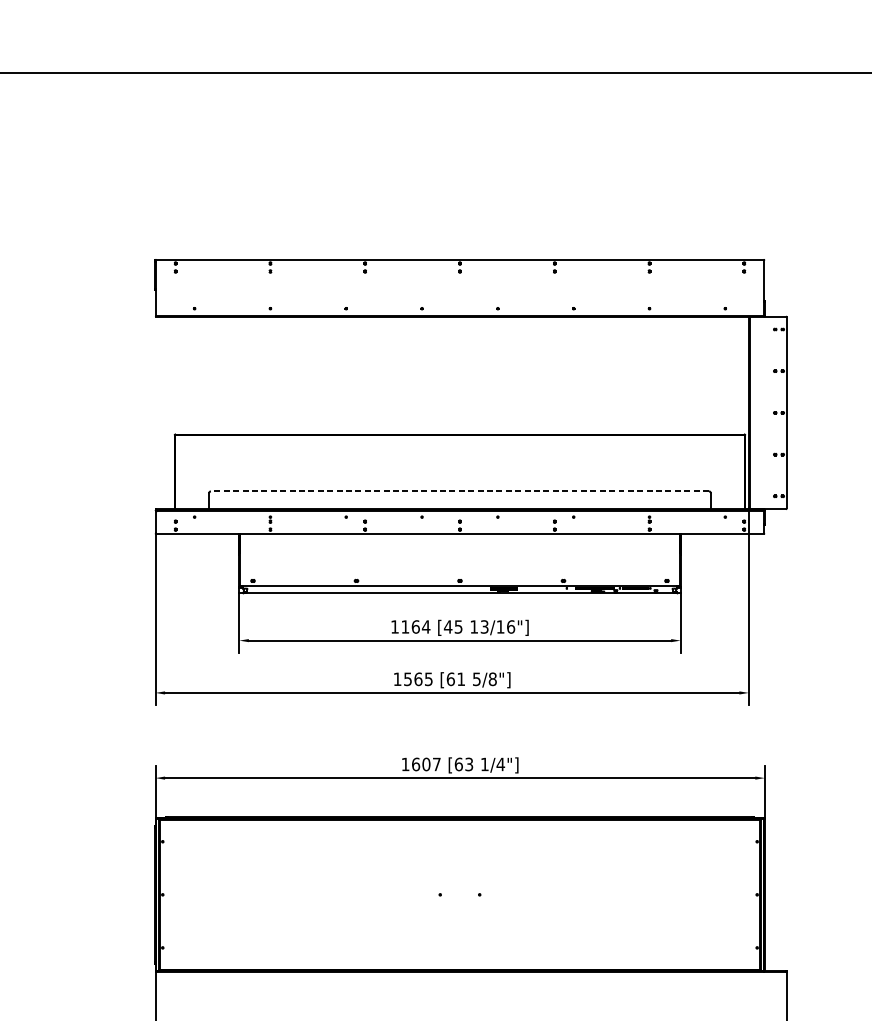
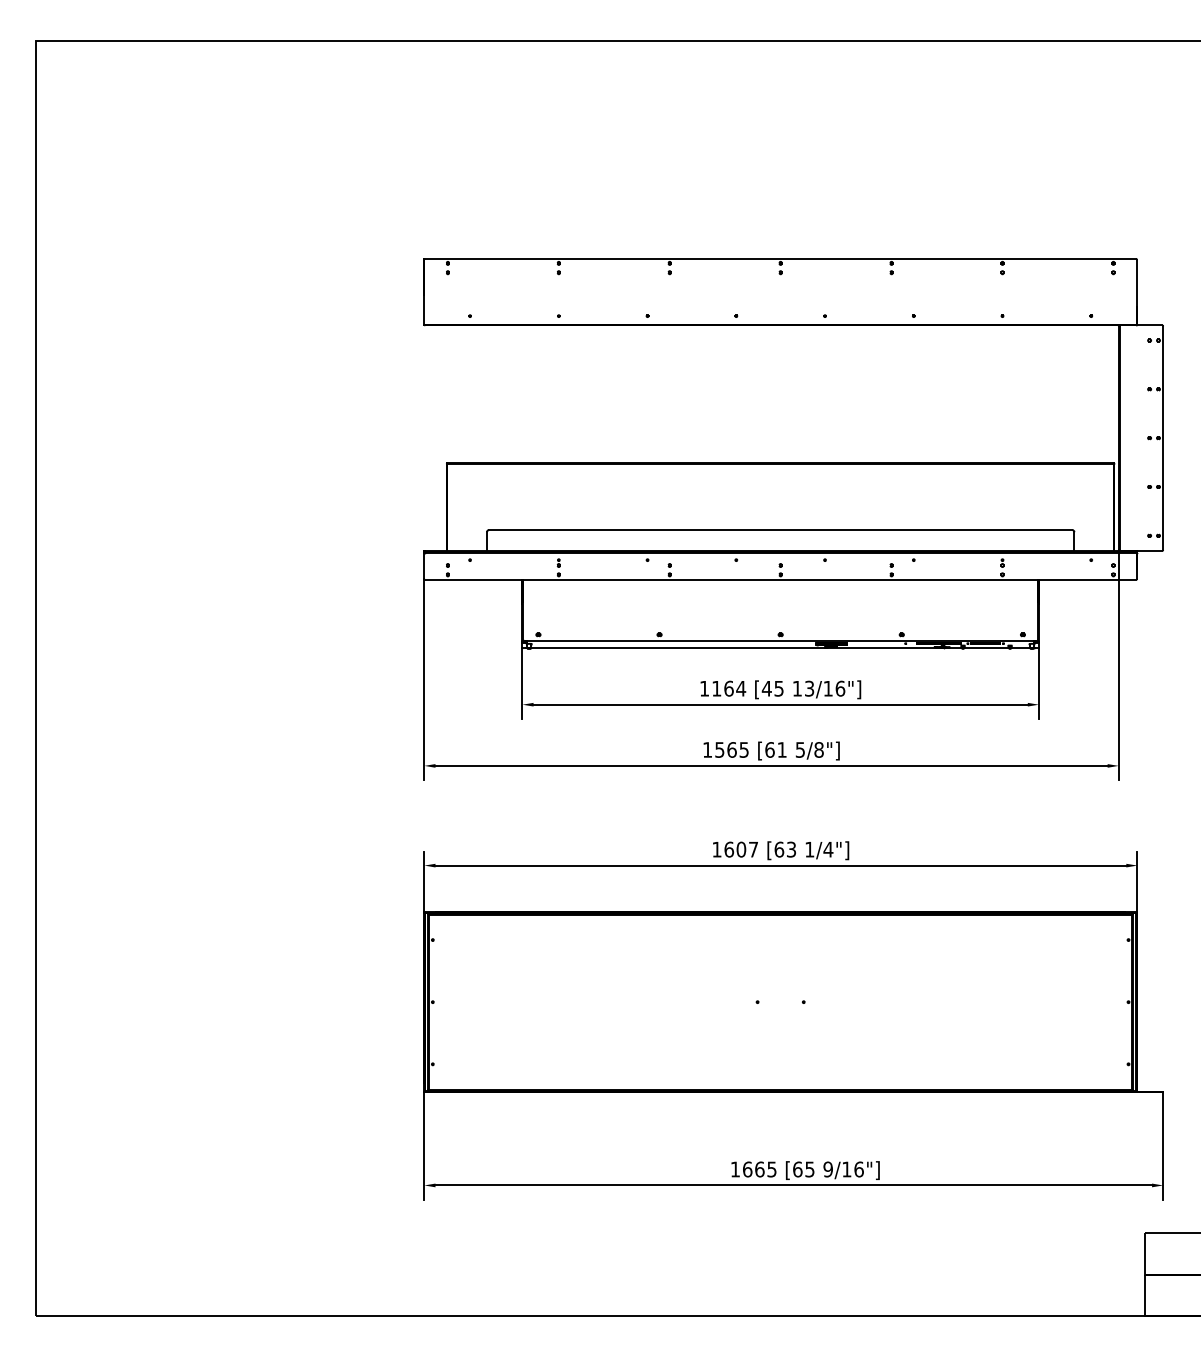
line: (459, 491) -> (780, 530), dashed -> solid

